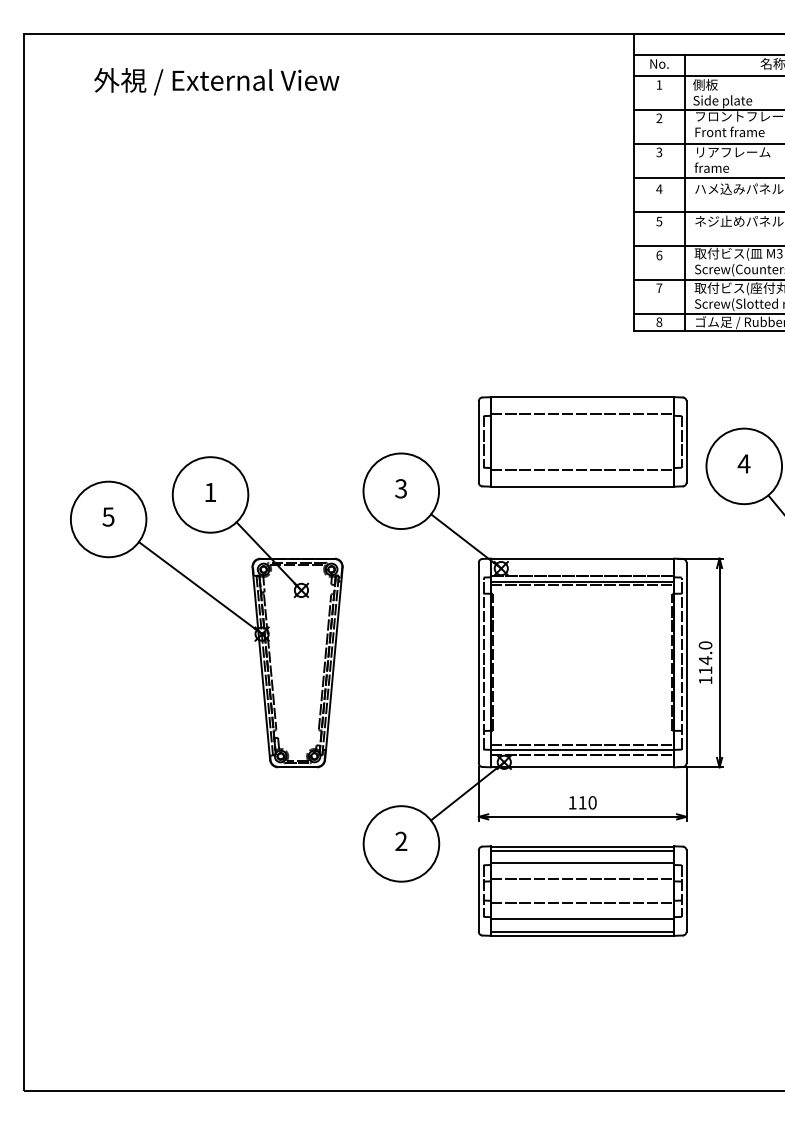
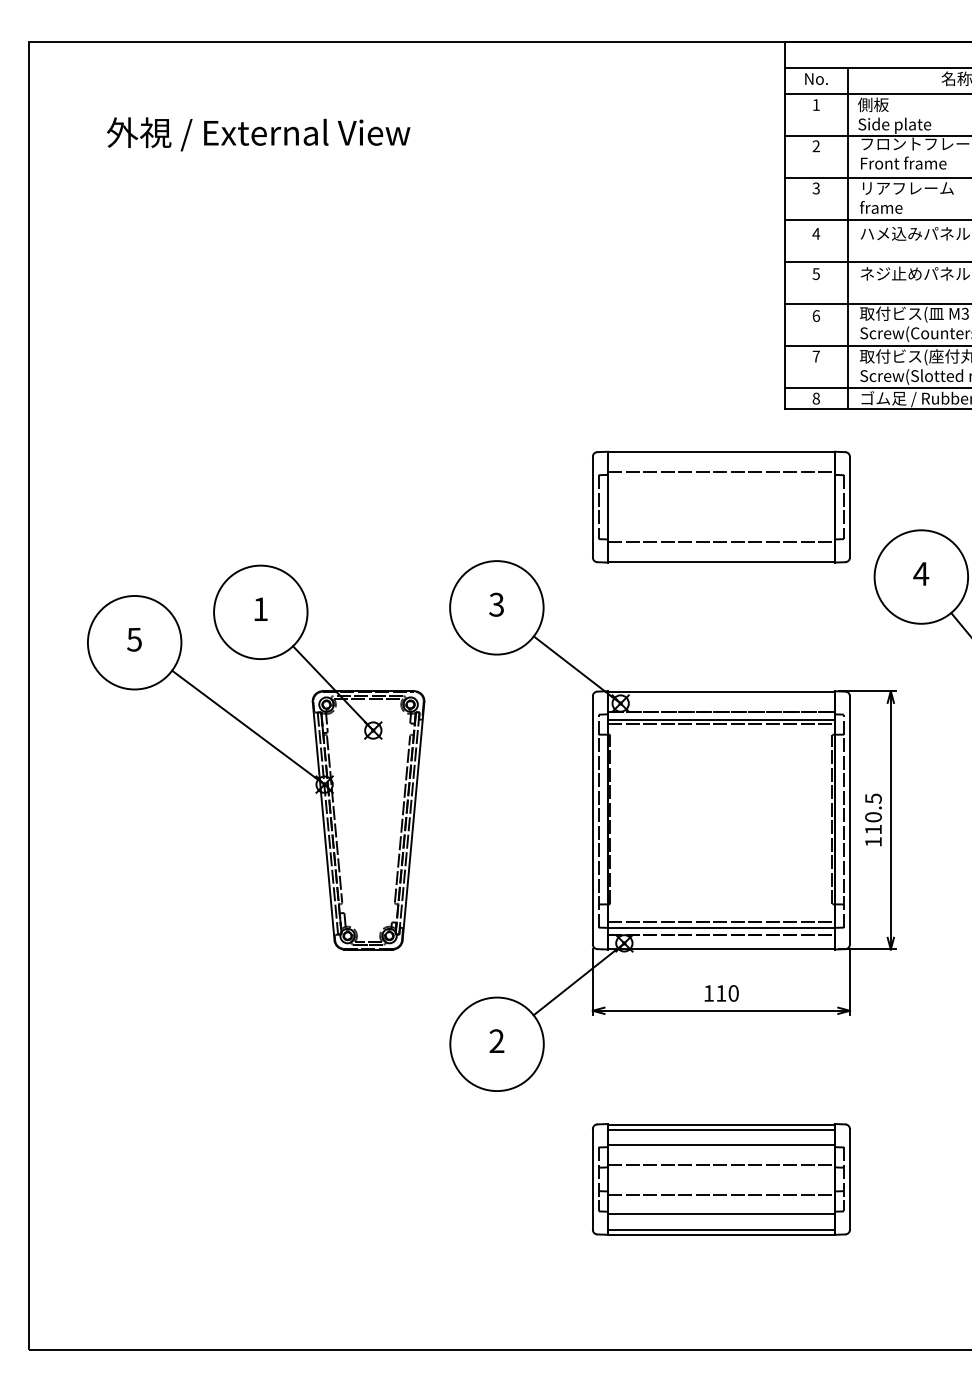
text: (216, 81) -> (258, 134), moved
part: (582, 441) -> (721, 506), moved
text: (705, 652) -> (873, 807), 114.0 -> 110.5
part: (582, 890) -> (721, 1178), moved

